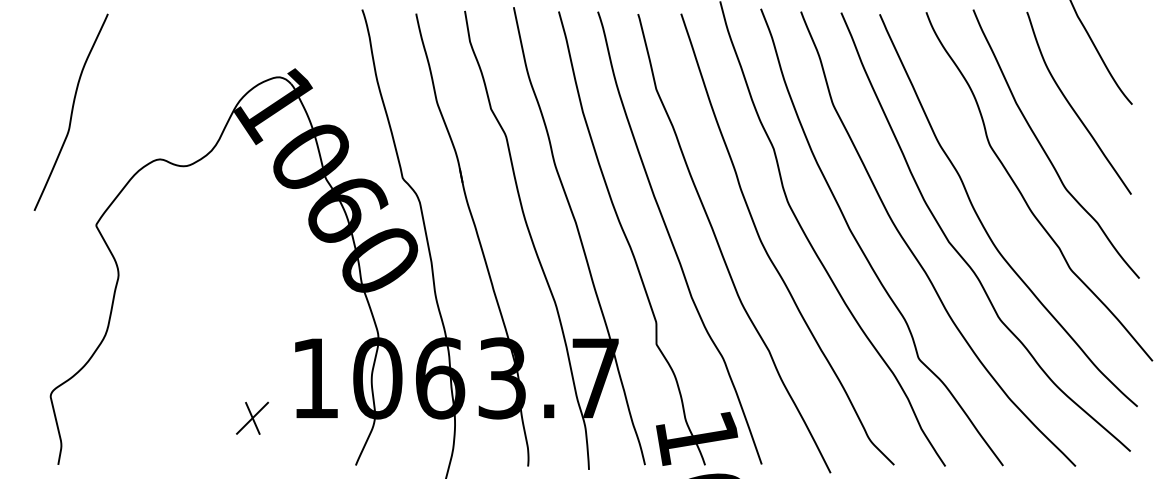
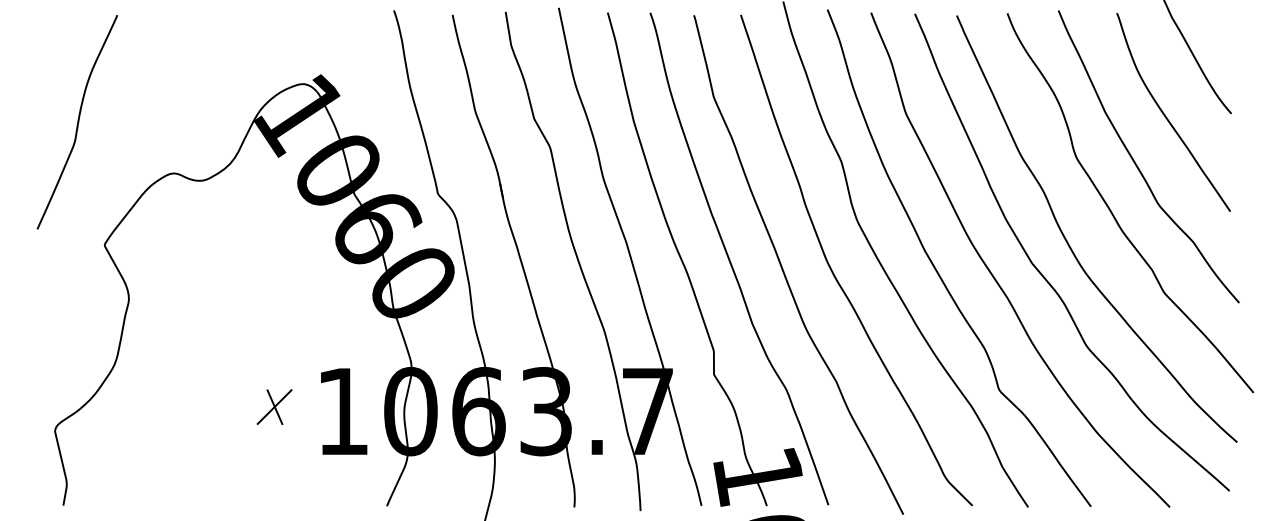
part: (252, 417) -> (274, 406), moved

